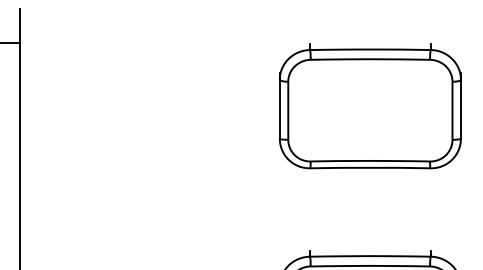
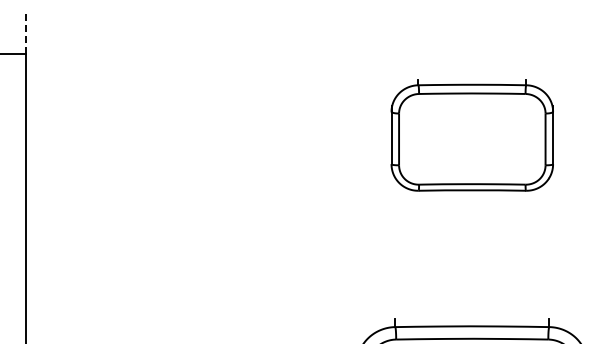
line: (20, 25) -> (26, 32), solid -> dashed
part: (370, 106) -> (472, 135), size x0.7

